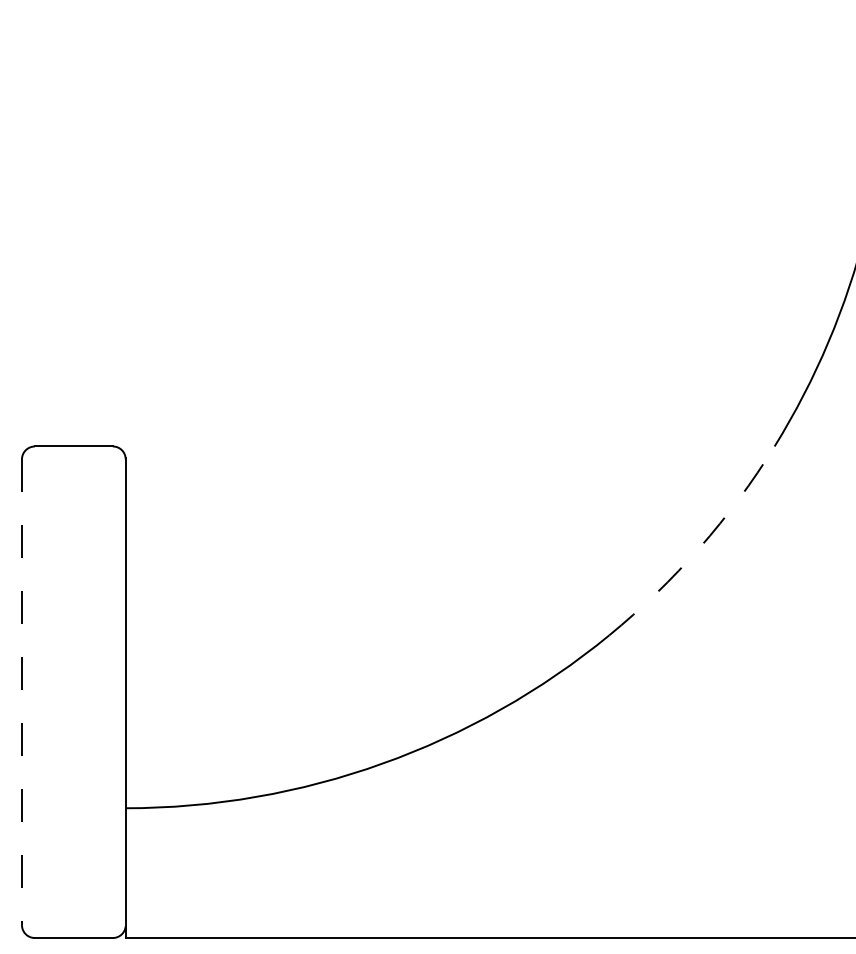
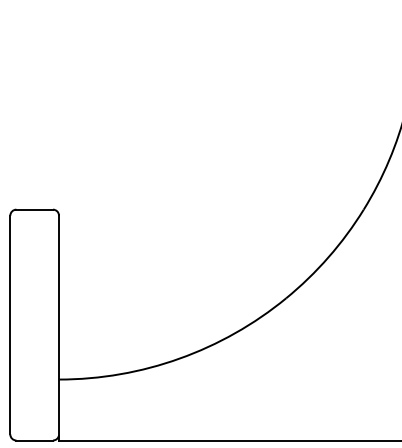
arc: (699, 548) -> (328, 257), dashed -> solid
line: (22, 693) -> (10, 325), dashed -> solid

